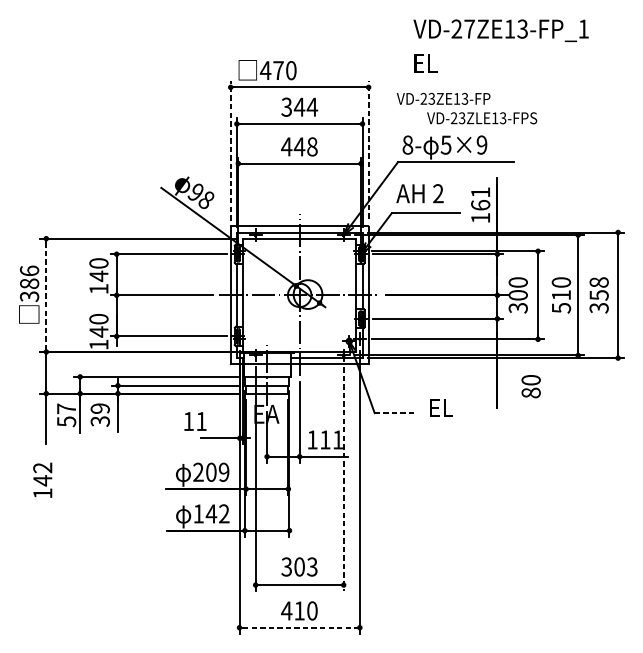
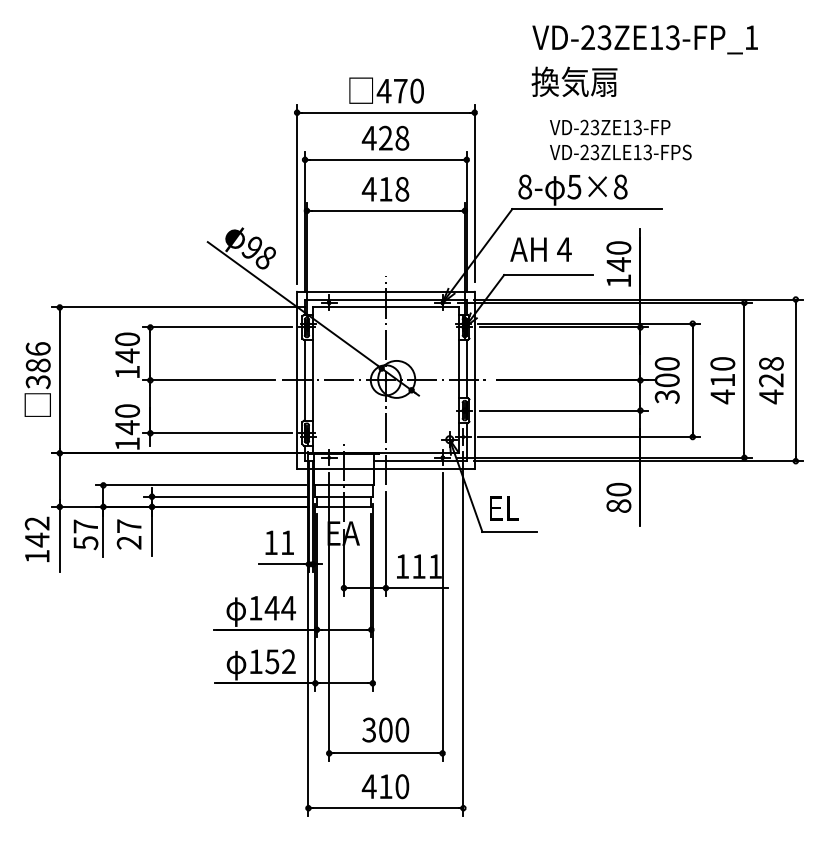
text: (469, 28) -> (604, 37), VD-27ZE13-FP_1 -> VD-23ZE13-FP_1
text: (446, 63) -> (574, 81), EL -> 換気扇
text: (267, 70) -> (386, 90), moved
text: (443, 98) -> (610, 127), moved
text: (299, 106) -> (385, 137), 344 -> 428
text: (481, 144) -> (620, 186), 5×9 -> 5×8
text: (299, 147) -> (385, 189), 448 -> 418
line: (368, 149) -> (474, 192), dashed -> solid
line: (230, 150) -> (297, 194), dashed -> solid
text: (438, 193) -> (564, 249), 2 -> 4
text: (480, 199) -> (618, 256), 161 -> 140
line: (46, 295) -> (59, 380), dashed -> solid
text: (599, 301) -> (771, 388), 358 -> 428
text: (561, 307) -> (722, 396), 510 -> 410
text: (530, 386) -> (618, 497), moved
text: (441, 408) -> (504, 508), moved
line: (396, 412) -> (510, 531), dashed -> solid
text: (99, 415) -> (128, 534), 39 -> 27
text: (195, 421) -> (279, 542), moved
text: (211, 471) -> (272, 607), 209 -> 144
line: (343, 478) -> (442, 616), dashed -> solid
text: (42, 480) -> (36, 539), moved
text: (210, 513) -> (271, 661), 142 -> 152
text: (312, 566) -> (402, 729), 303 -> 300
line: (299, 627) -> (385, 808), dashed -> solid

